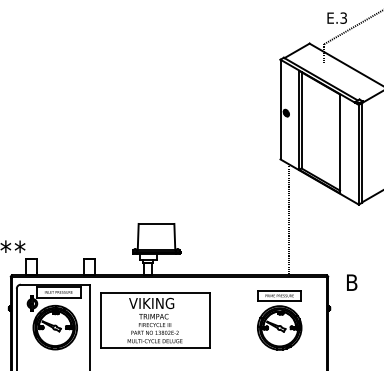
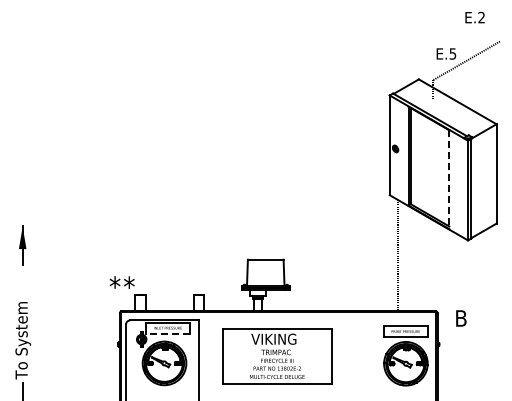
text: (344, 17) -> (453, 53), E.3 -> E.5
line: (340, 144) -> (449, 180), solid -> dashed
line: (58, 297) -> (167, 333), solid -> dashed
part: (279, 319) -> (405, 355), moved
part: (155, 320) -> (277, 356), moved

